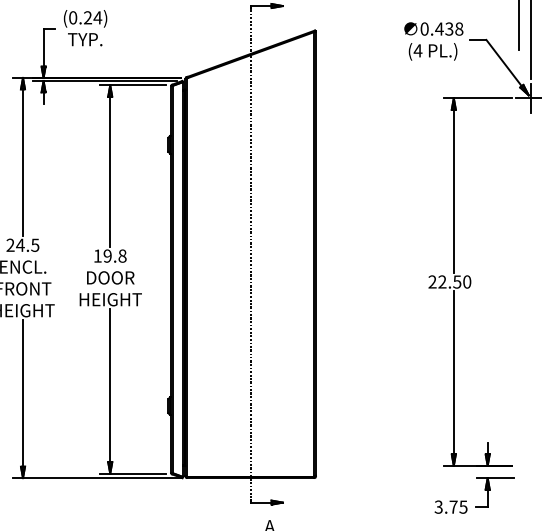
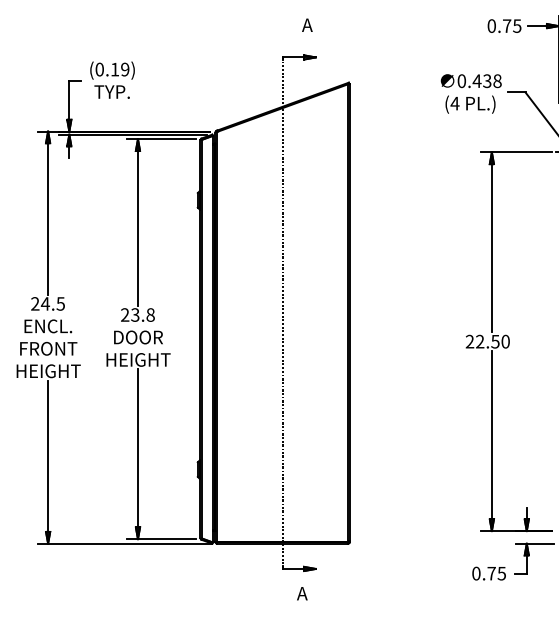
text: (92, 17) -> (119, 69), (0.24) -> (0.19)
text: (102, 255) -> (130, 314), 19.8 -> 23.8
text: (438, 507) -> (476, 573), 3.75 -> 0.75

